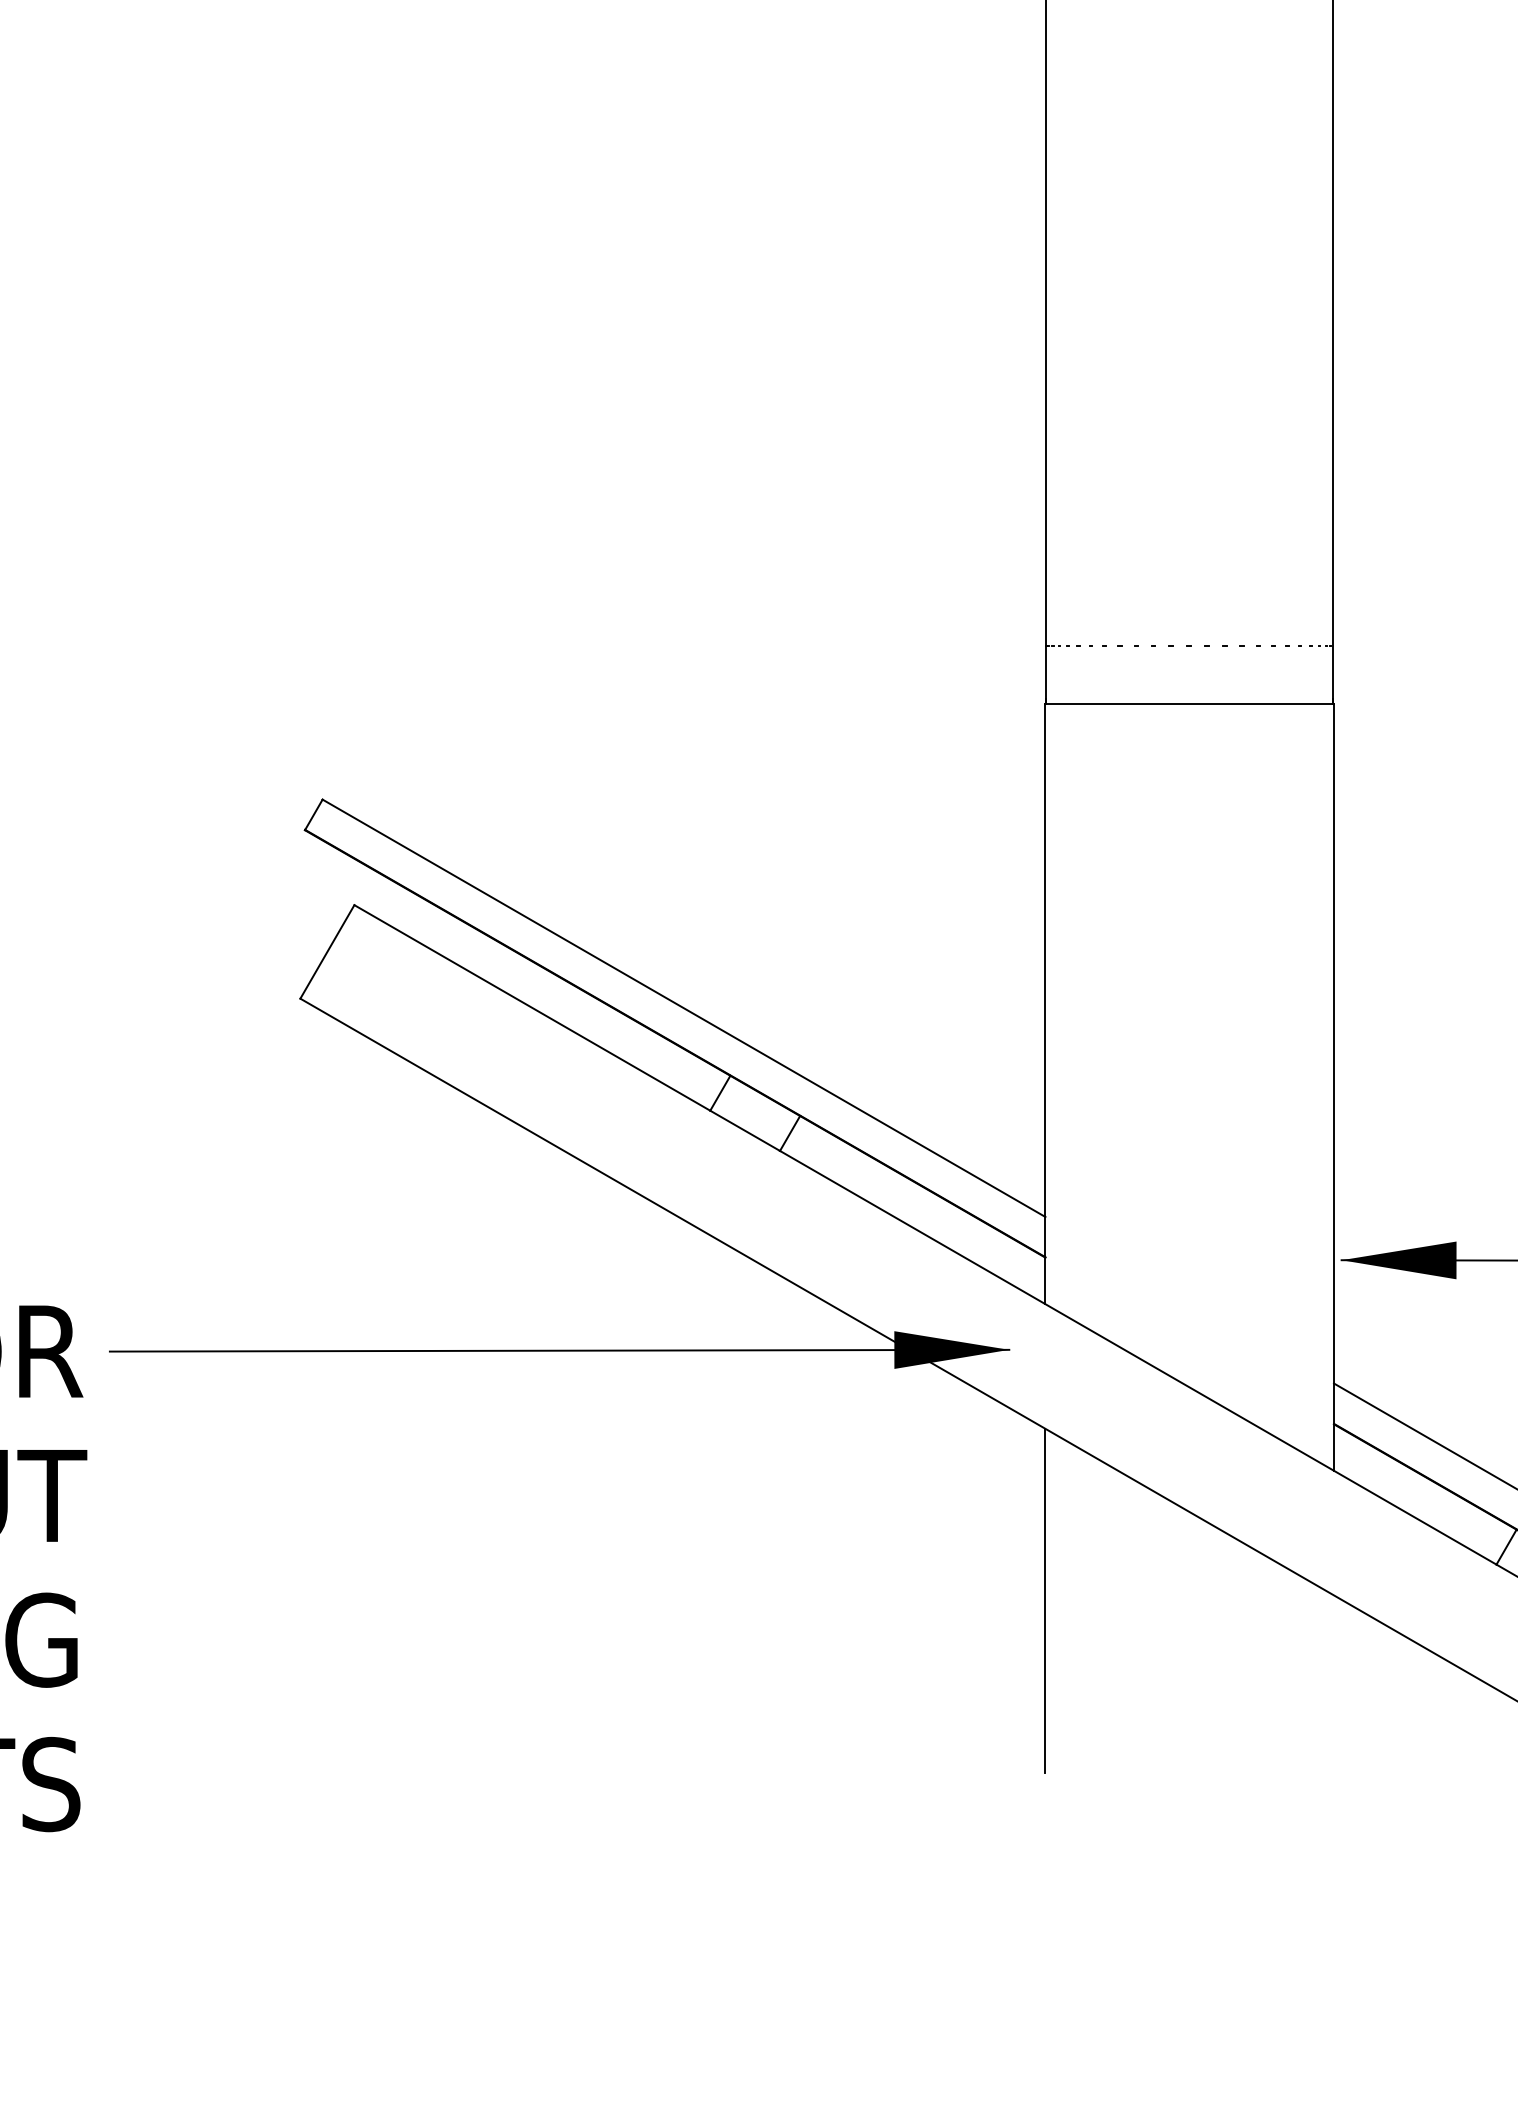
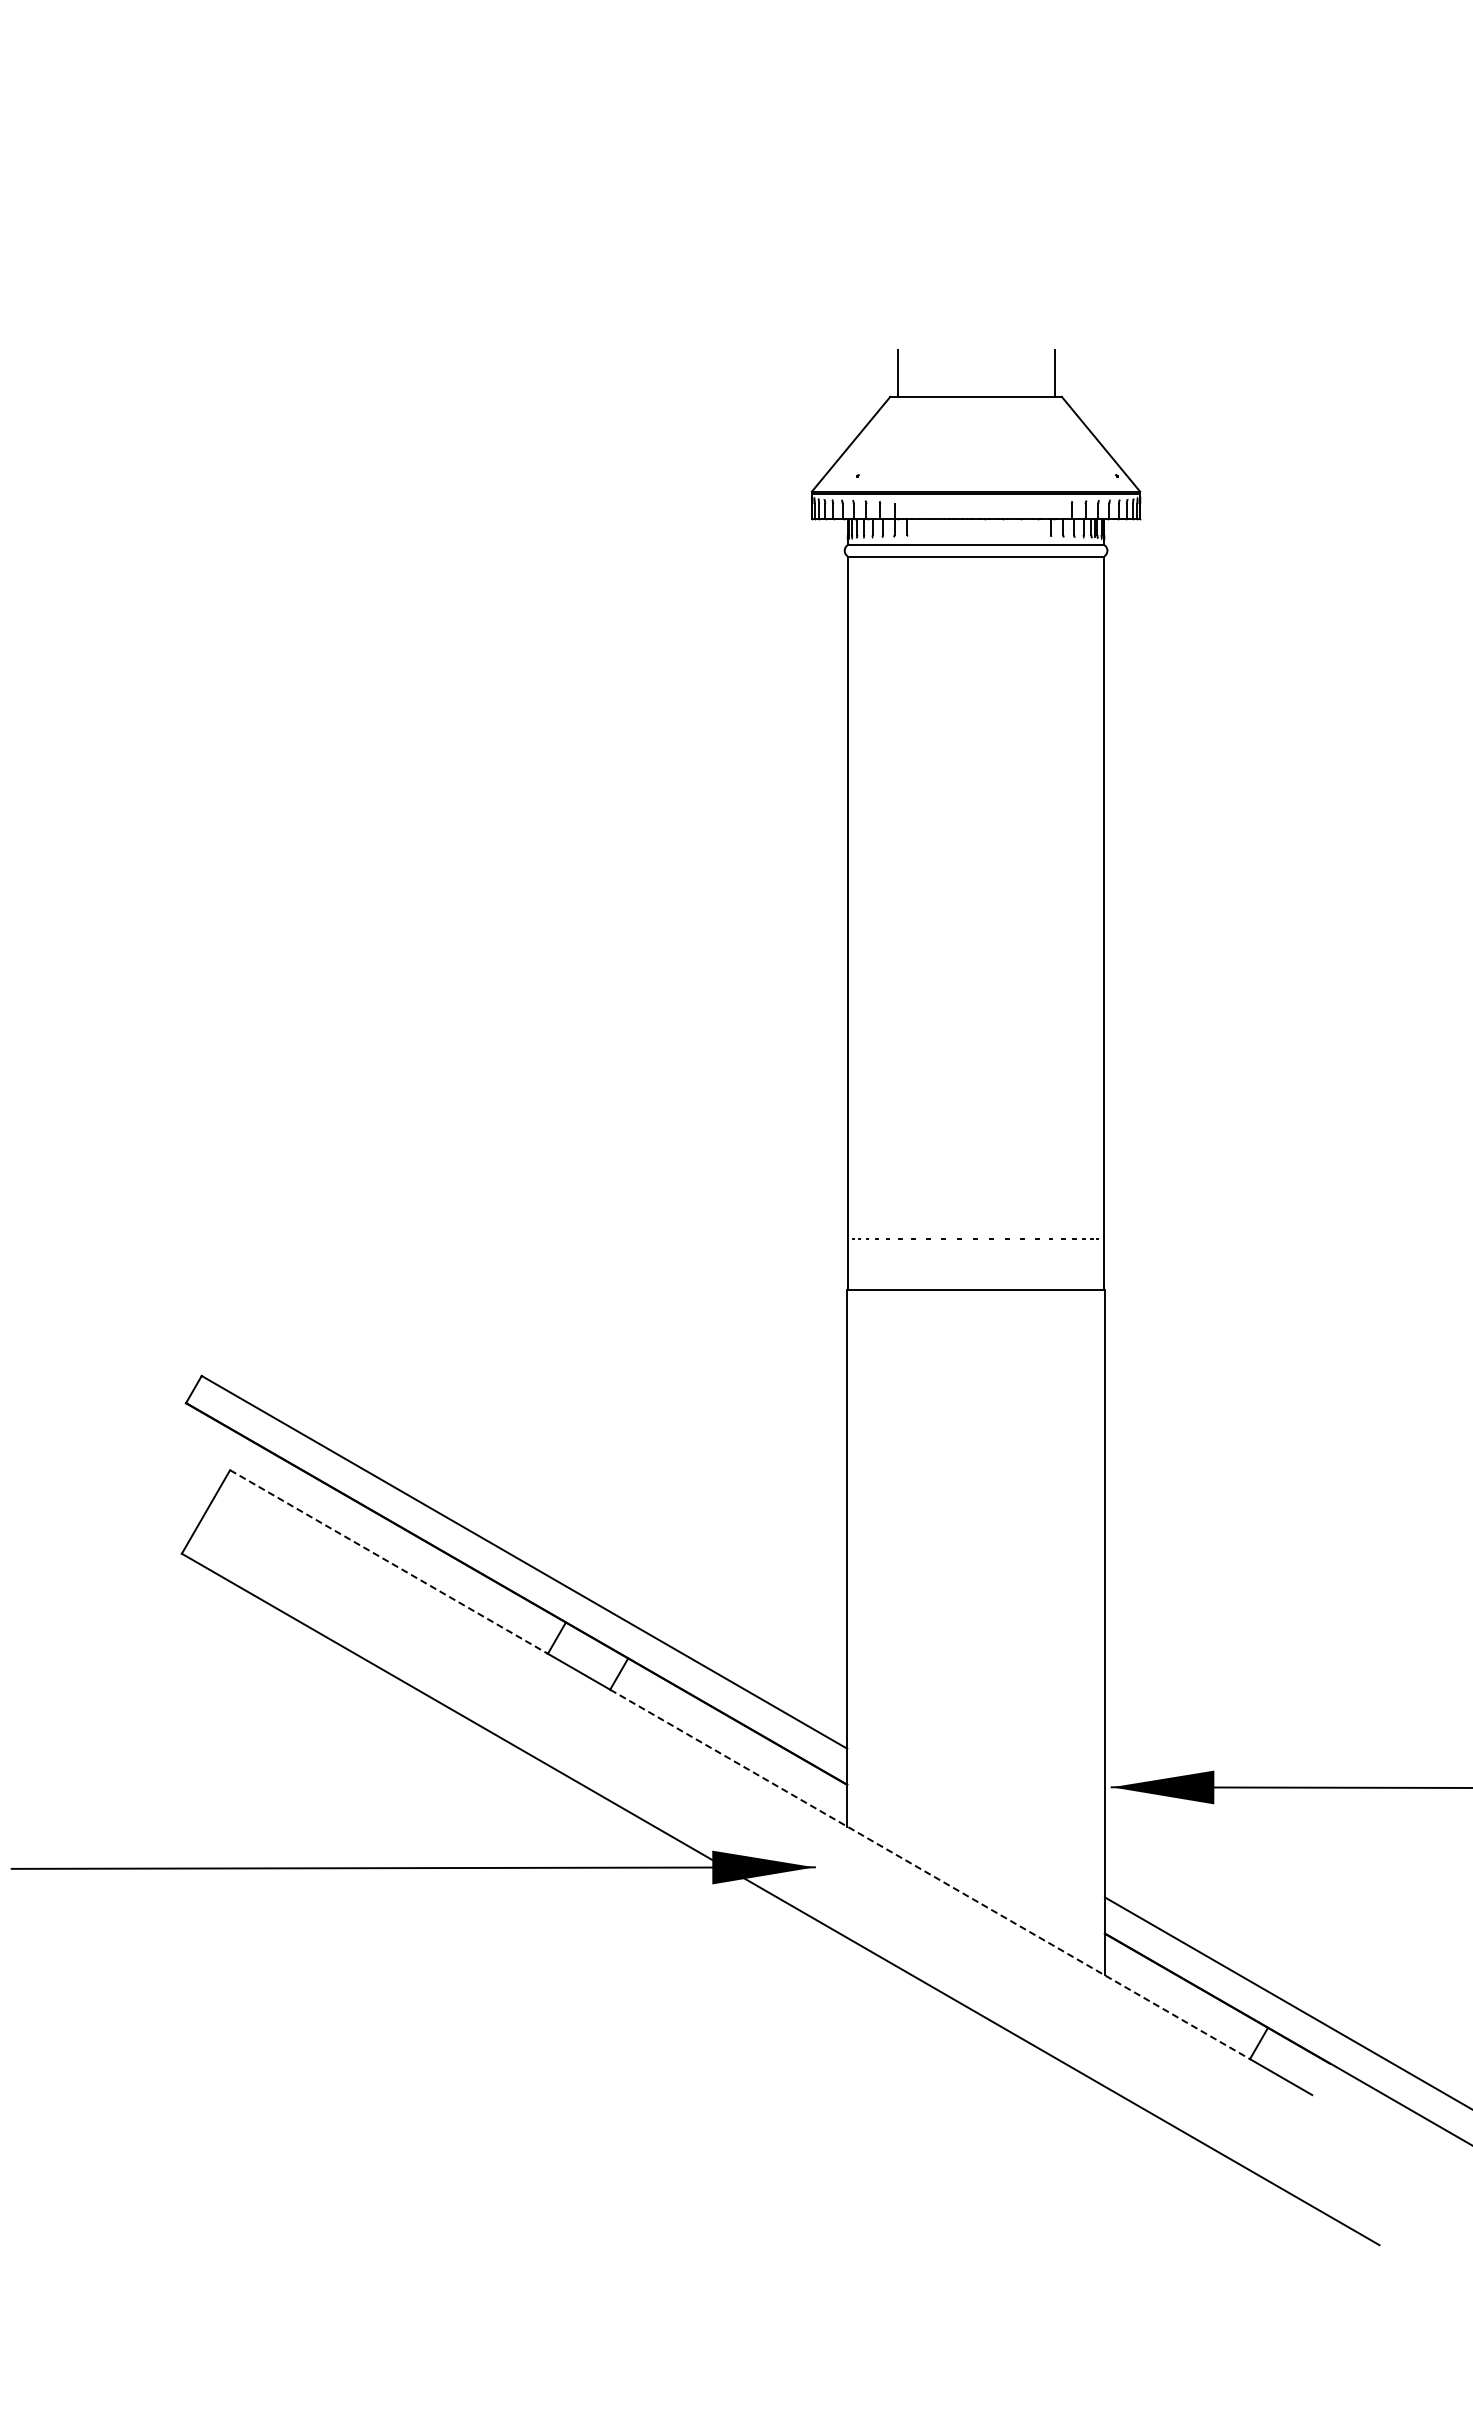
line: (532, 1008) -> (389, 1562), solid -> dashed
line: (1138, 1357) -> (930, 1874), solid -> dashed
line: (1045, 1600) -> (847, 2091), removed

